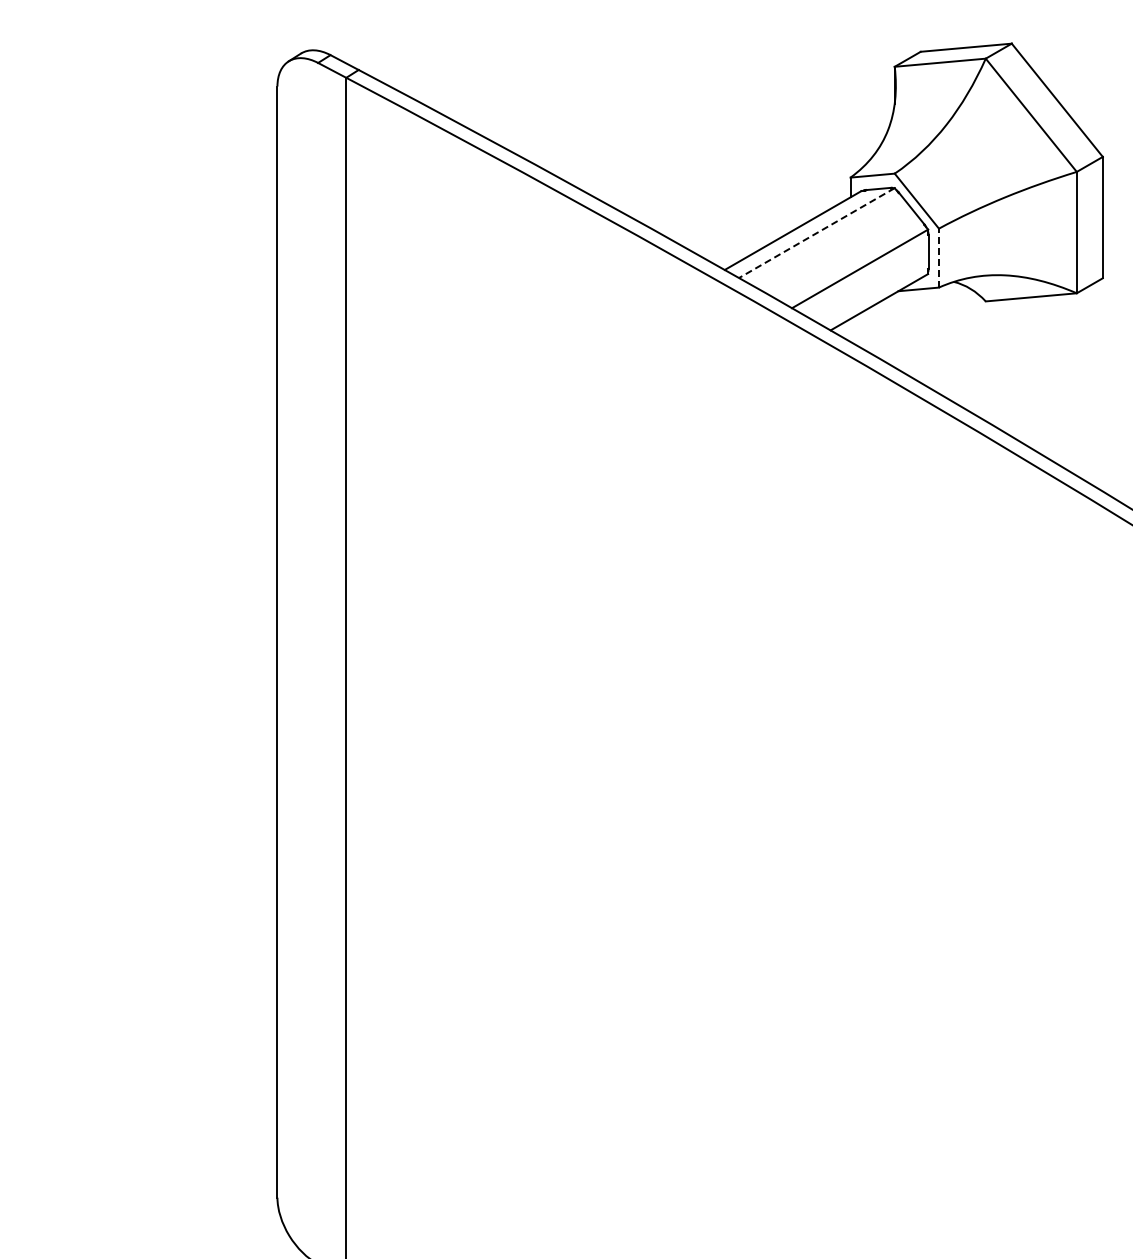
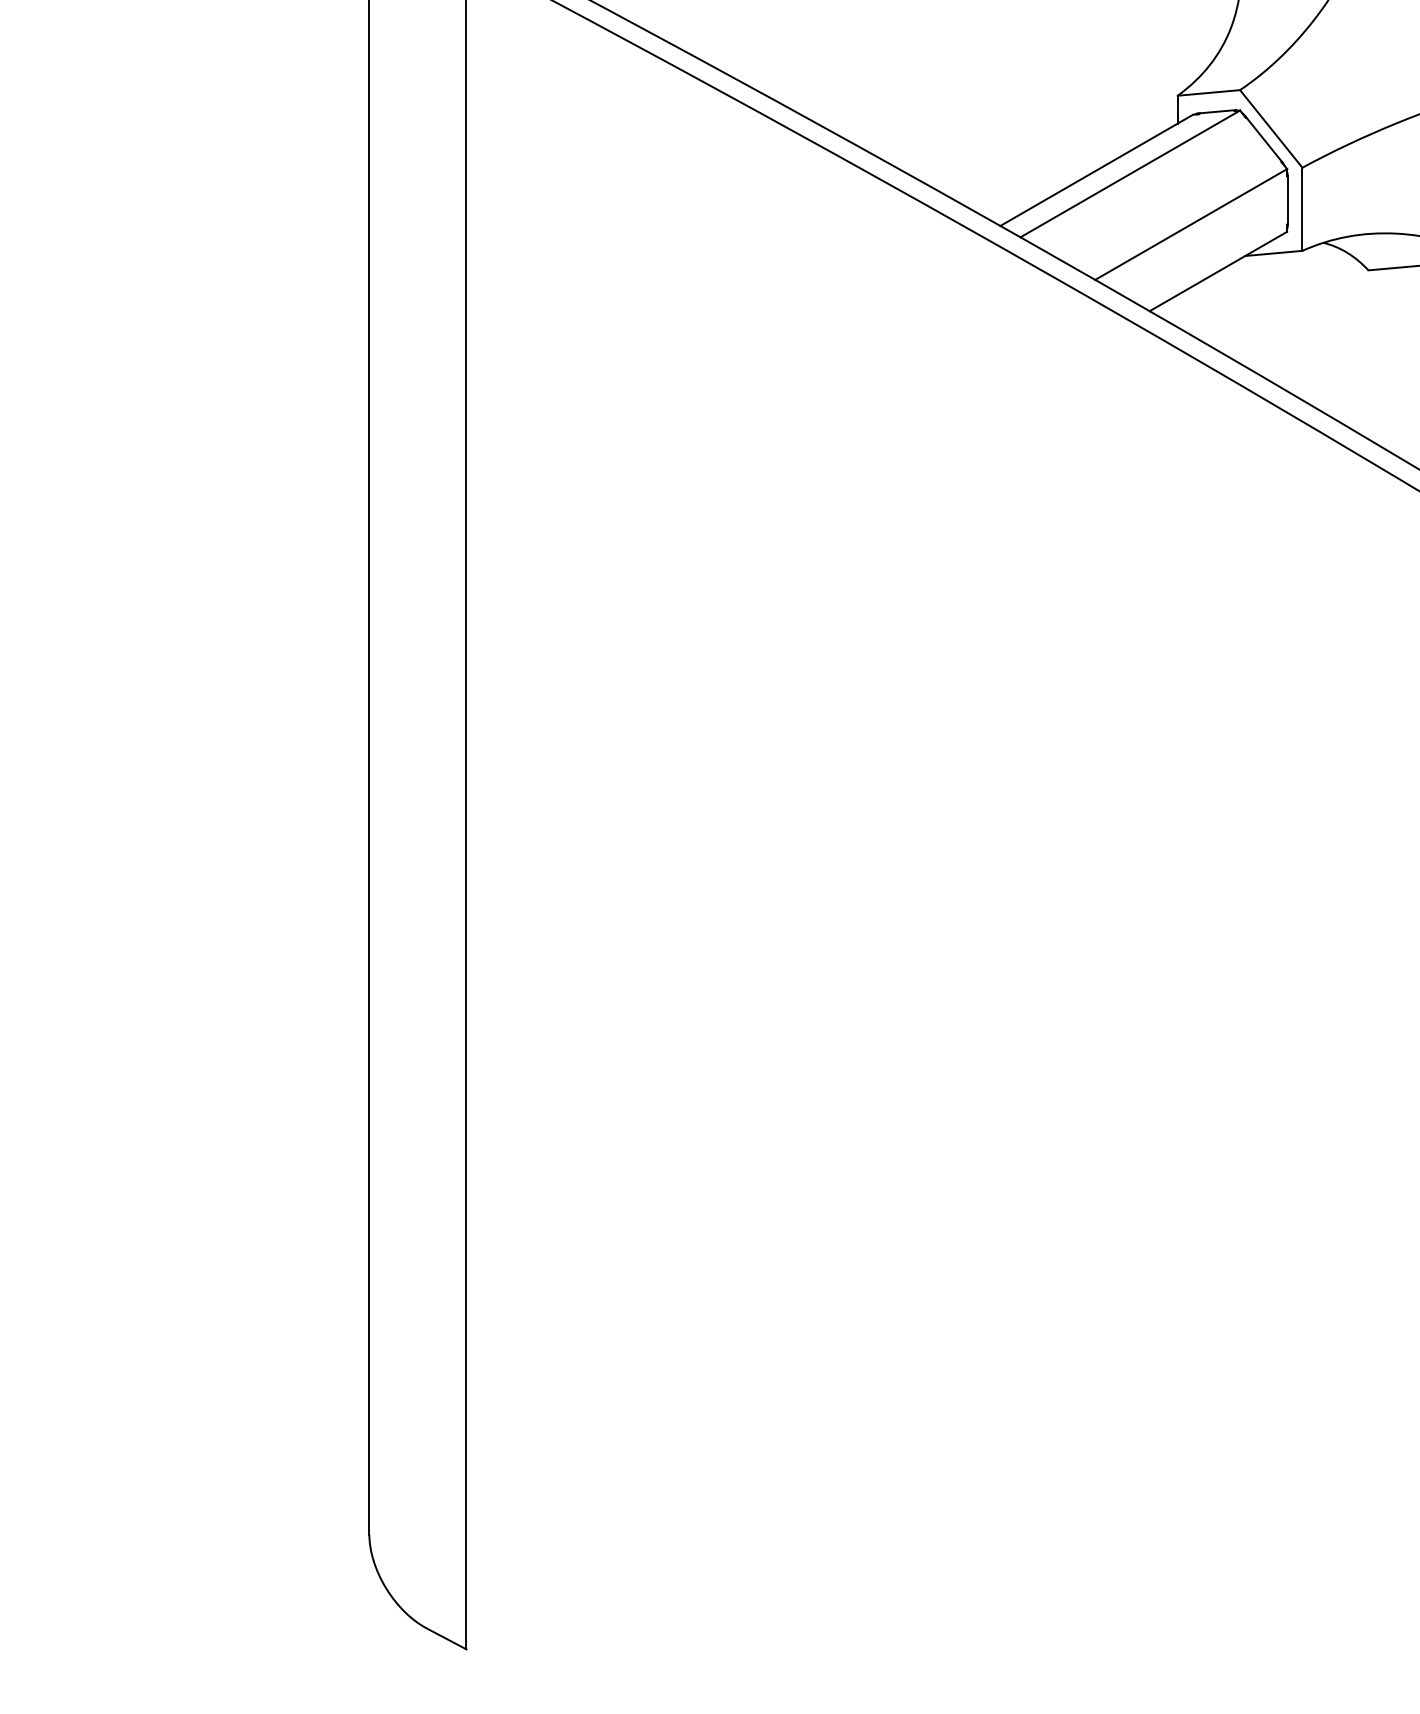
line: (816, 233) -> (1129, 174), dashed -> solid
line: (938, 257) -> (1301, 208), dashed -> solid

